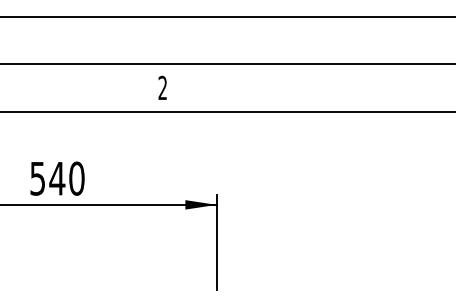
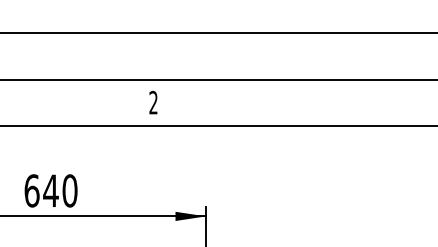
text: (37, 178) -> (31, 190), 540 -> 640

